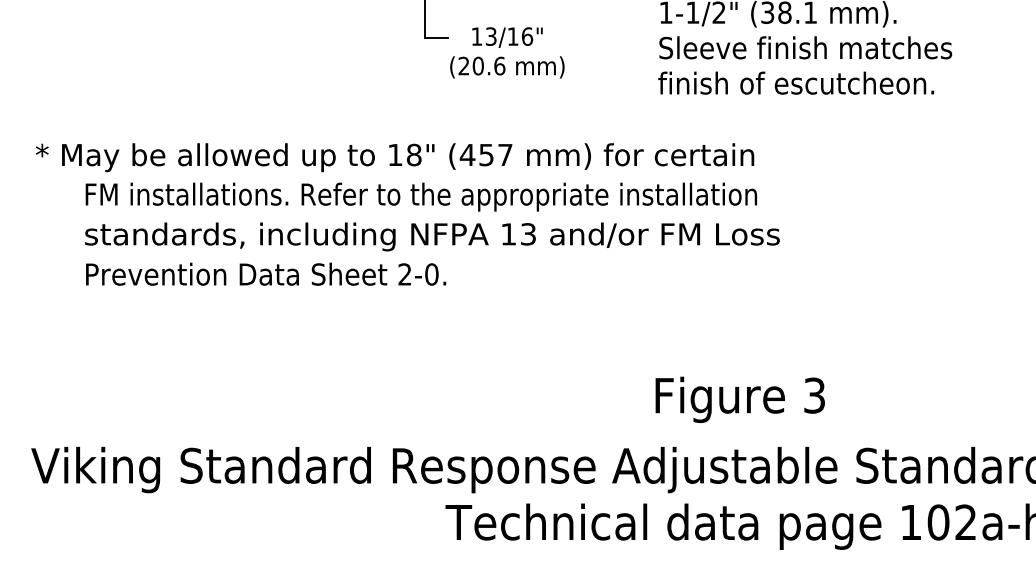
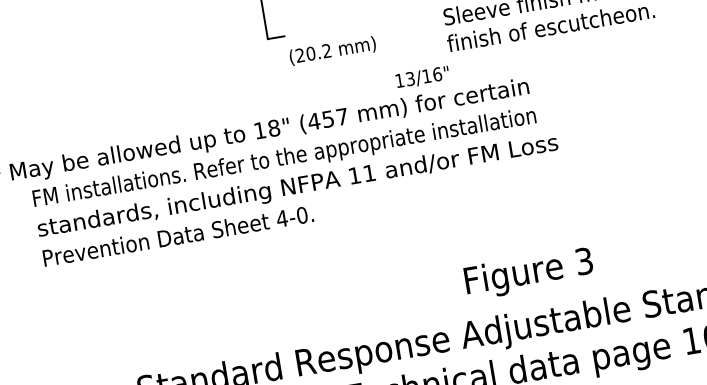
text: (507, 37) -> (422, 77), moved
text: (499, 65) -> (326, 50), (20.6 -> (20.2
text: (528, 234) -> (369, 173), 13 -> 11
text: (404, 274) -> (281, 218), 2-0. -> 4-0.
text: (739, 399) -> (528, 273), moved

